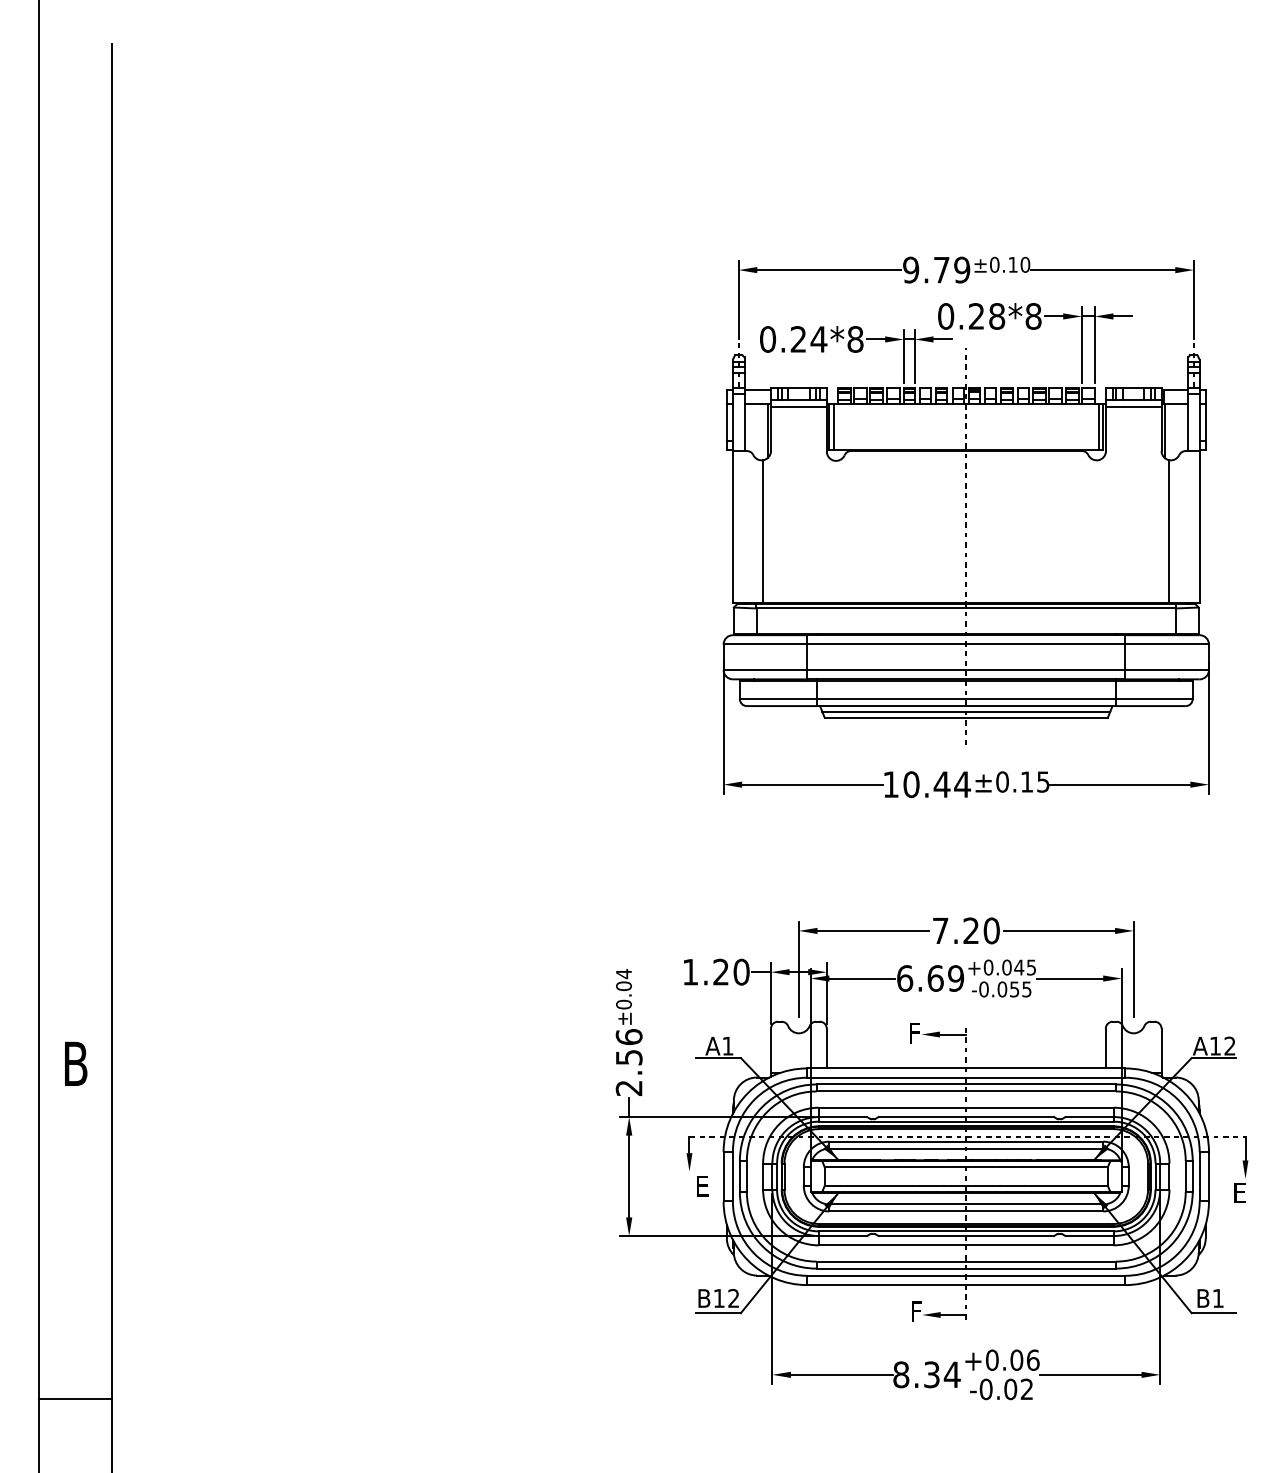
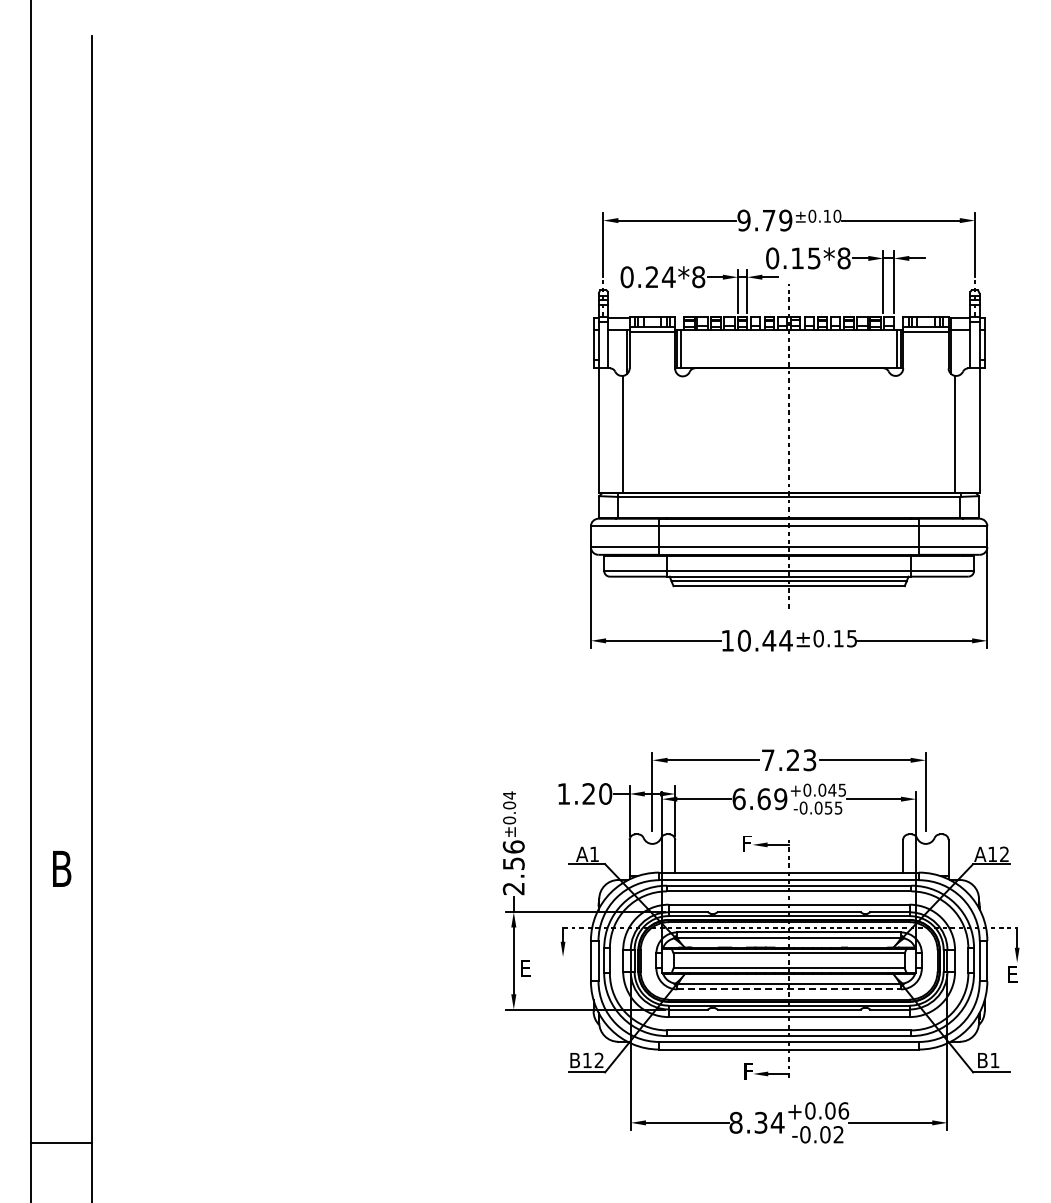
text: (986, 316) -> (805, 258), 0.28*8 -> 0.15*8
text: (991, 931) -> (809, 760), 7.20 -> 7.23
text: (702, 1185) -> (525, 968), moved
line: (966, 1211) -> (789, 989), solid -> dashed

